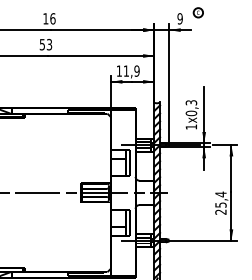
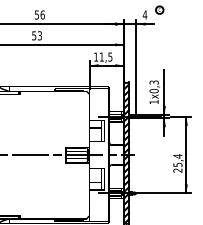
text: (45, 18) -> (36, 14), 16 -> 56
text: (179, 18) -> (144, 14), 9 -> 4
text: (137, 70) -> (110, 56), 11,9 -> 11,5

